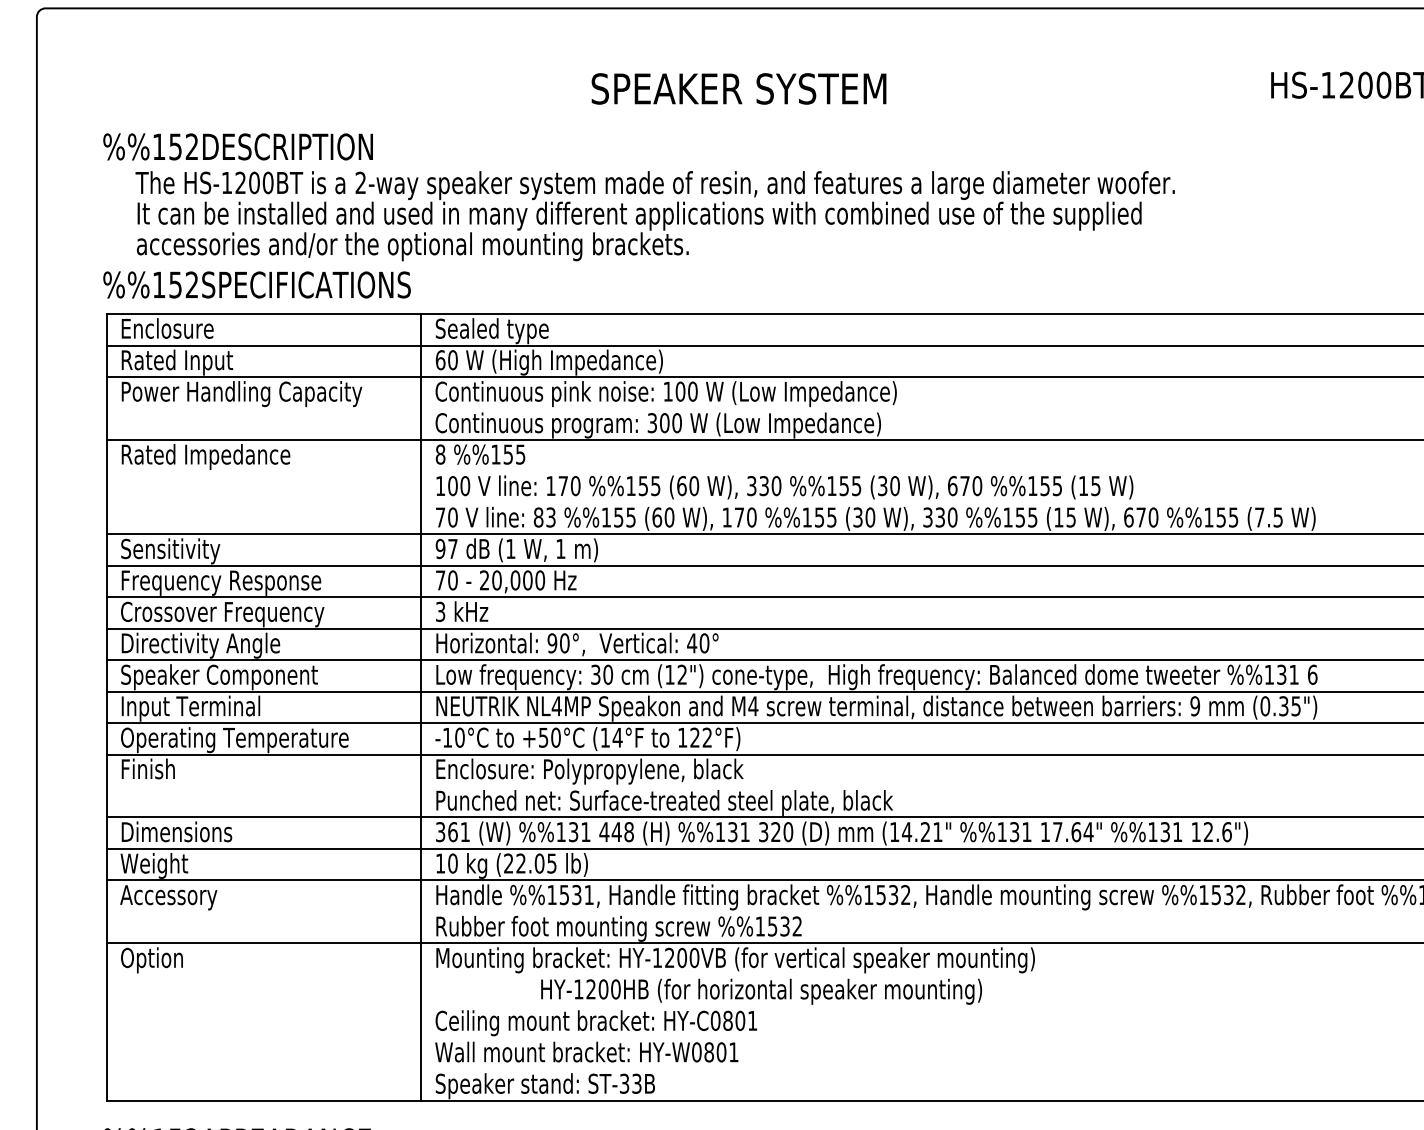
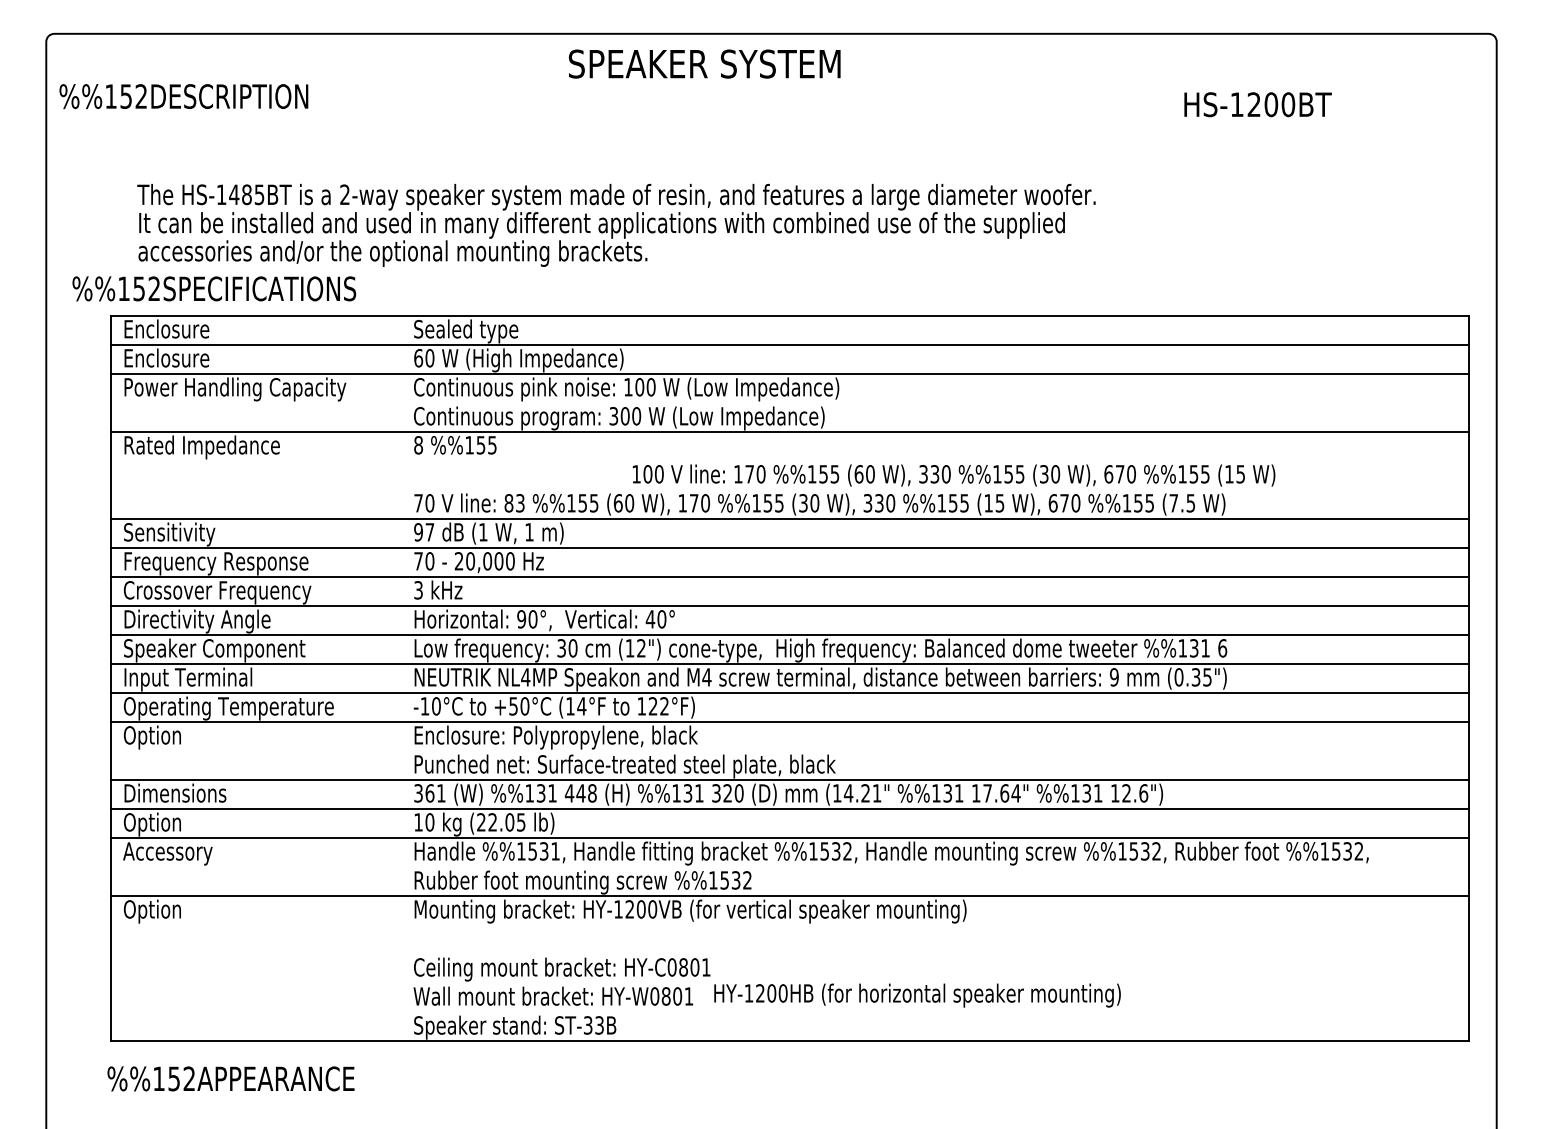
text: (738, 88) -> (704, 63), moved
text: (237, 146) -> (183, 96), moved
text: (254, 182) -> (246, 194), HS-1200BT -> HS-1485BT
text: (257, 284) -> (214, 288), moved
text: (178, 362) -> (176, 360), Rated Input -> Enclosure
text: (785, 487) -> (954, 475), moved
line: (421, 706) -> (400, 677), removed
text: (150, 771) -> (151, 737), Finish -> Option
text: (154, 865) -> (154, 824), Weight -> Option
text: (761, 991) -> (917, 995), moved

